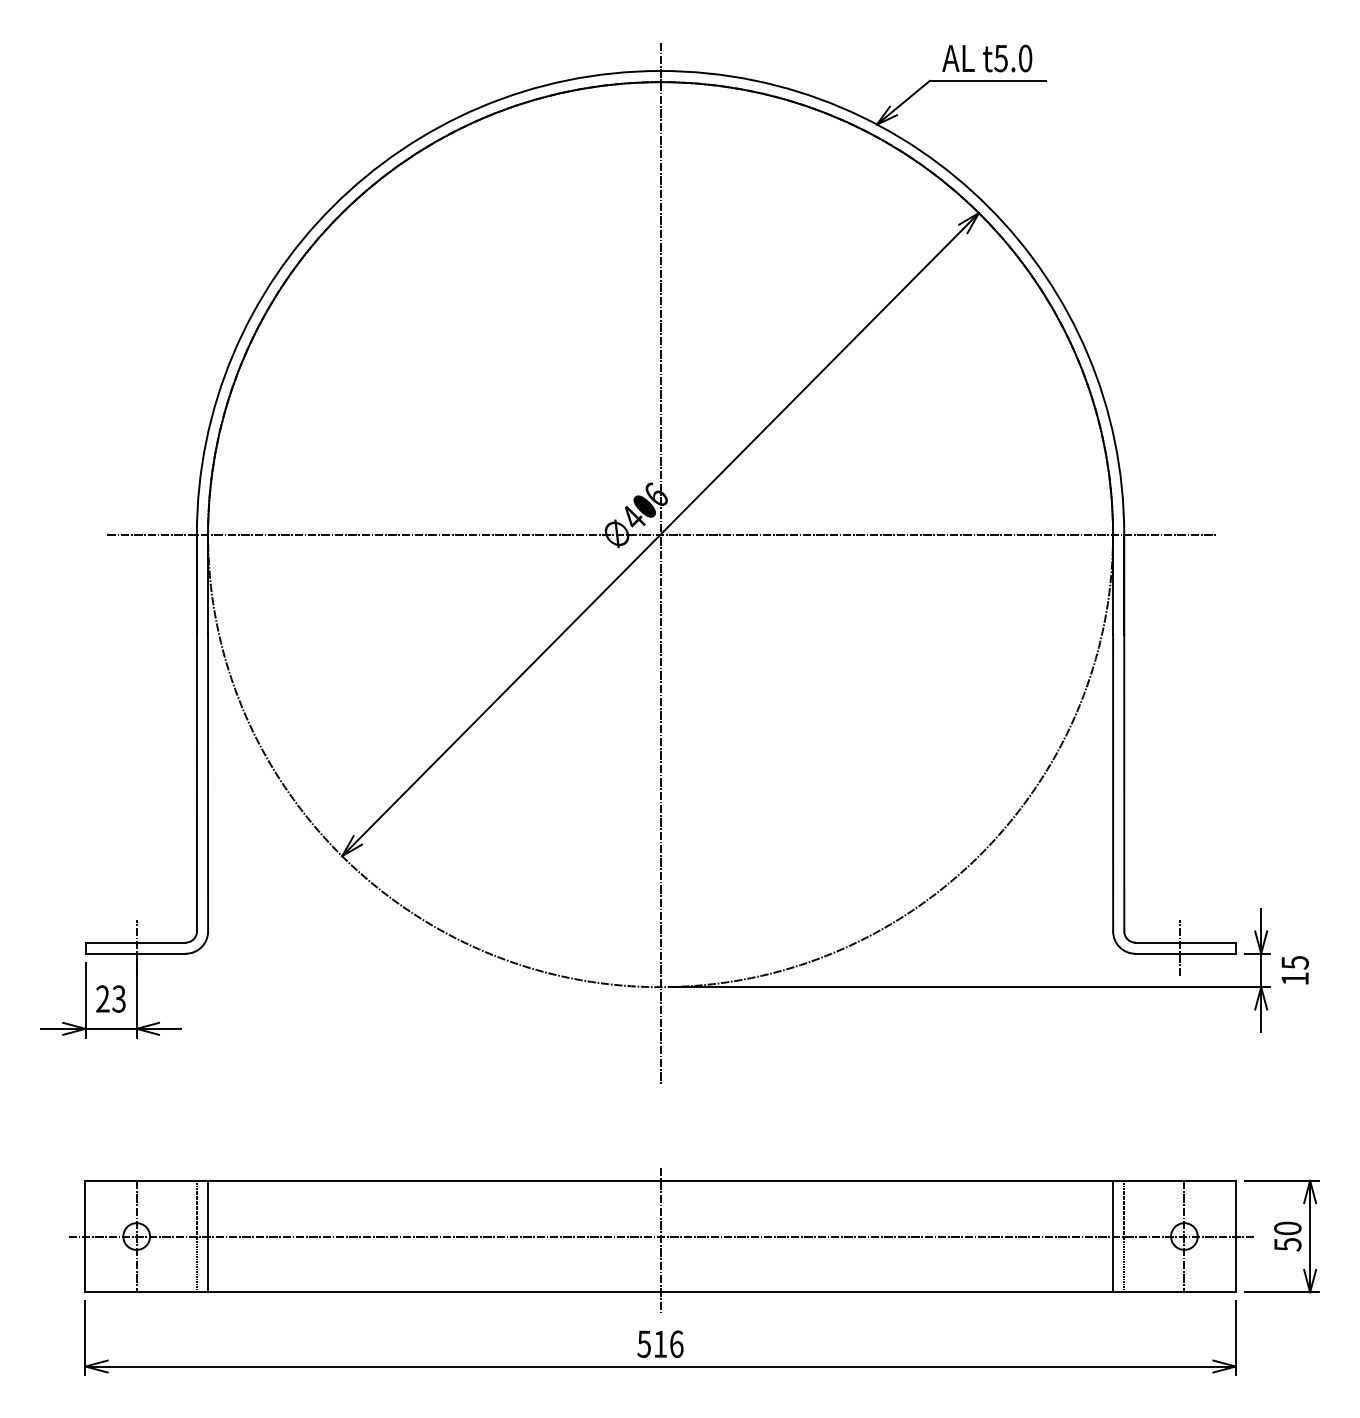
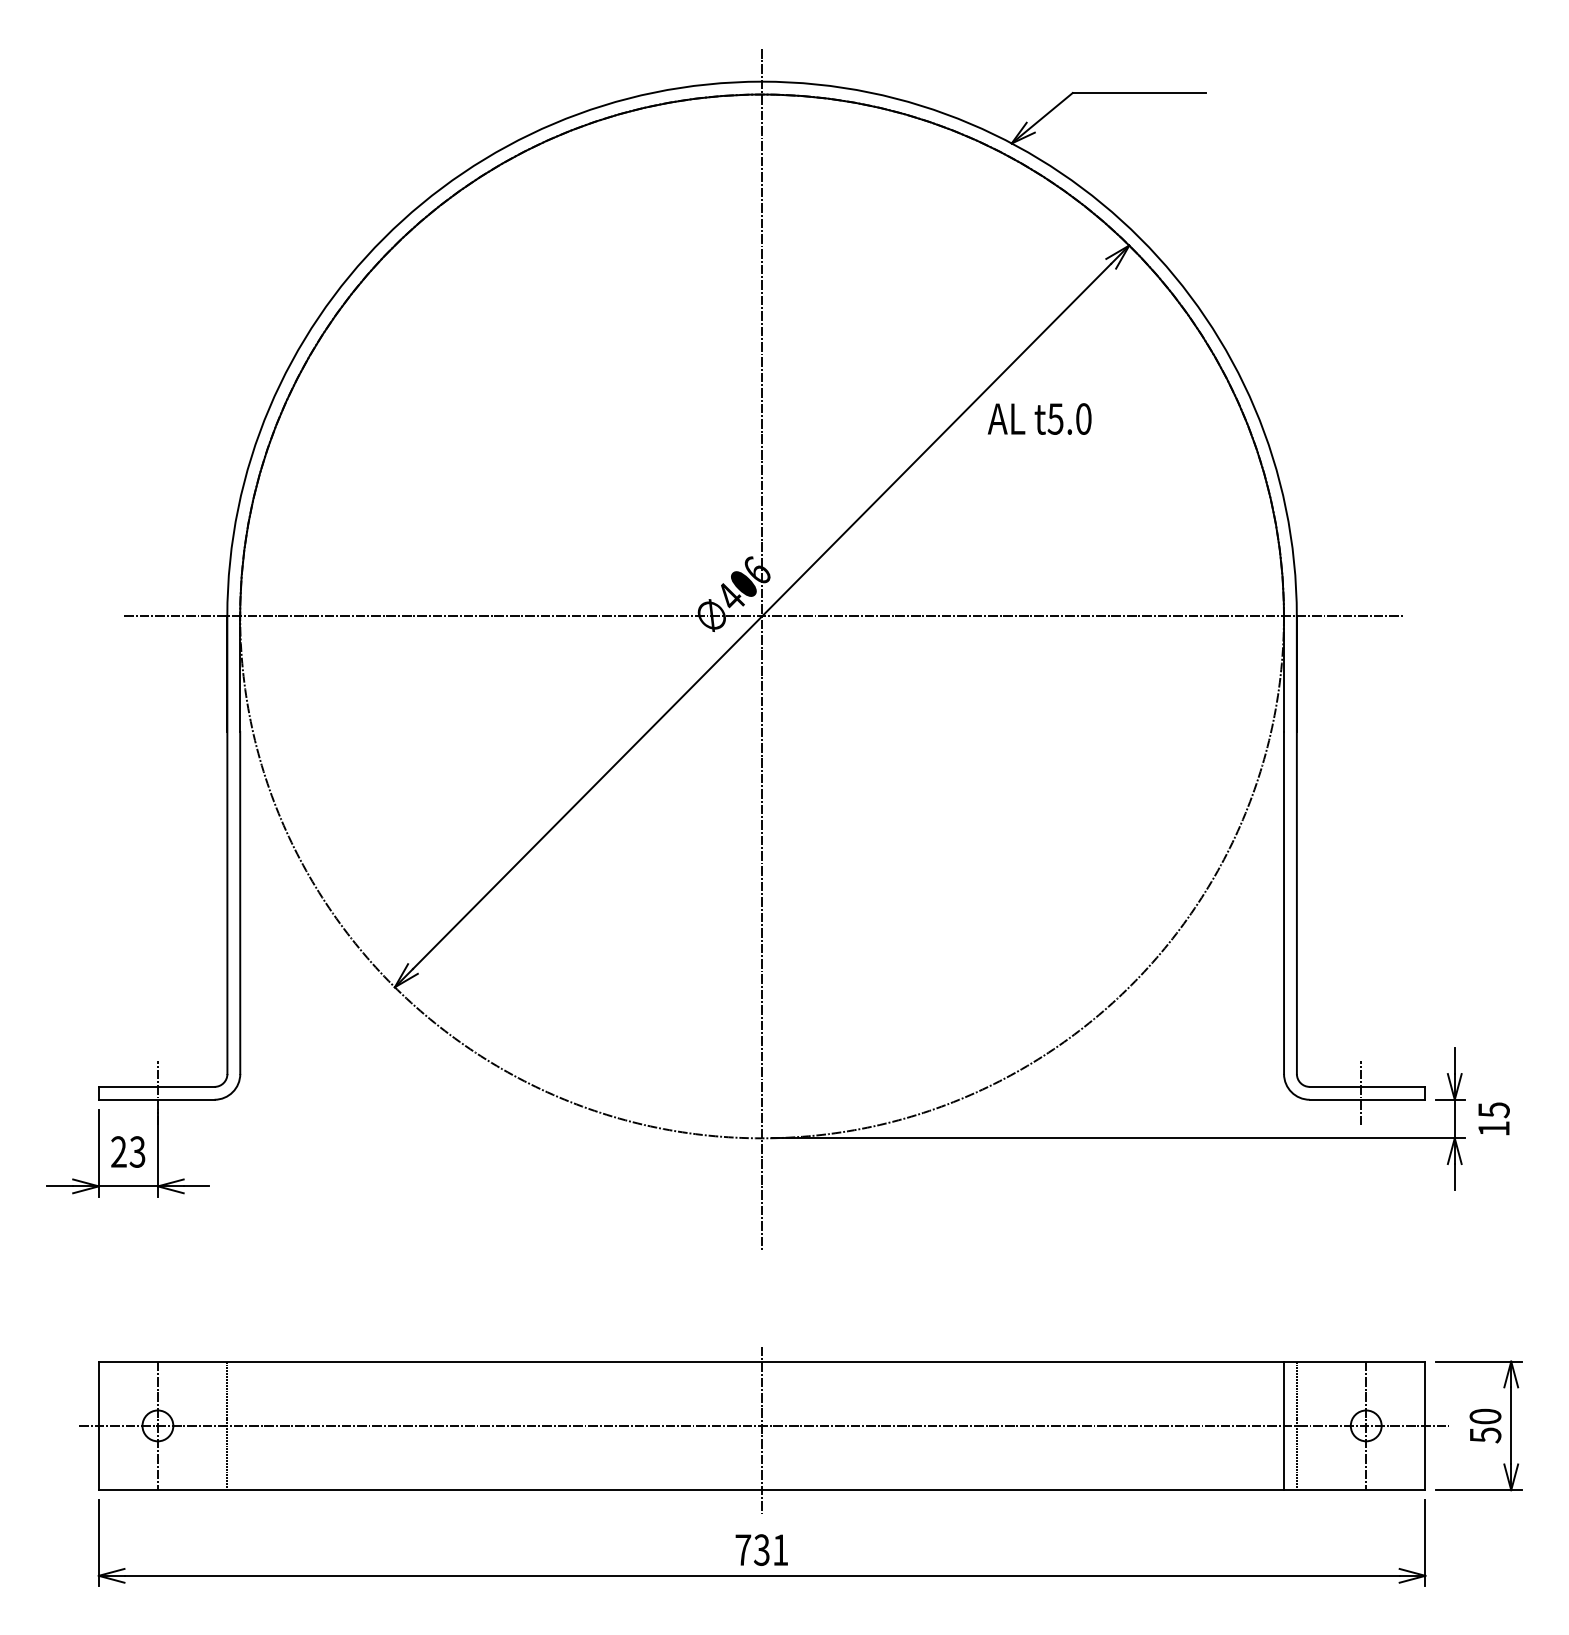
text: (987, 58) -> (1039, 419), moved
line: (208, 1236) -> (240, 1425), removed
text: (660, 1343) -> (762, 1549), 516 -> 731

